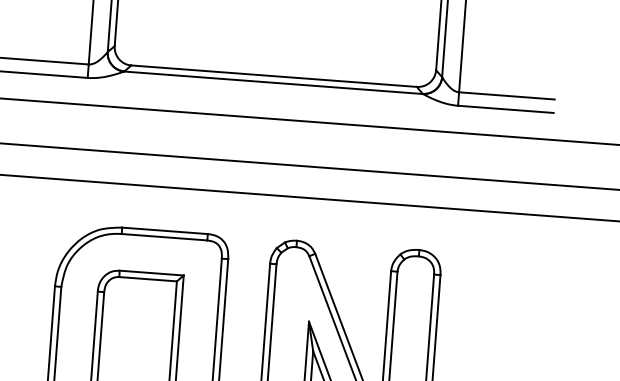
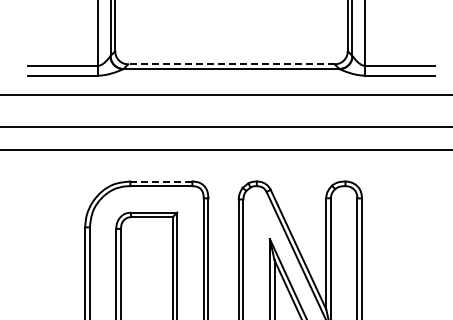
line: (272, 76) -> (230, 64), solid -> dashed
line: (163, 230) -> (160, 181), solid -> dashed

